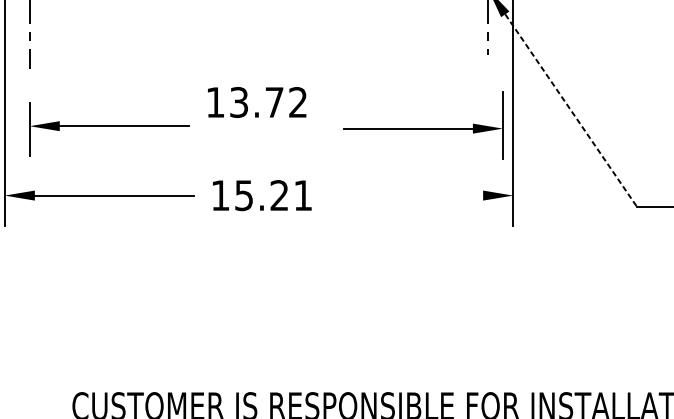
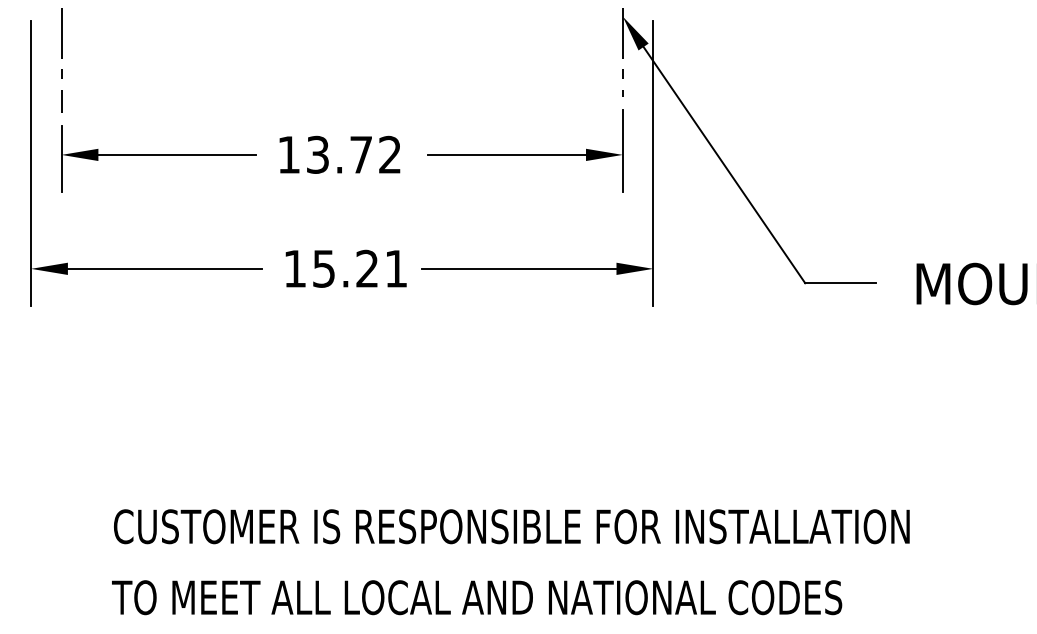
line: (571, 111) -> (724, 165), dashed -> solid
part: (423, 125) -> (525, 150), moved
part: (108, 129) -> (158, 158), moved
line: (403, 195) -> (518, 268), added

